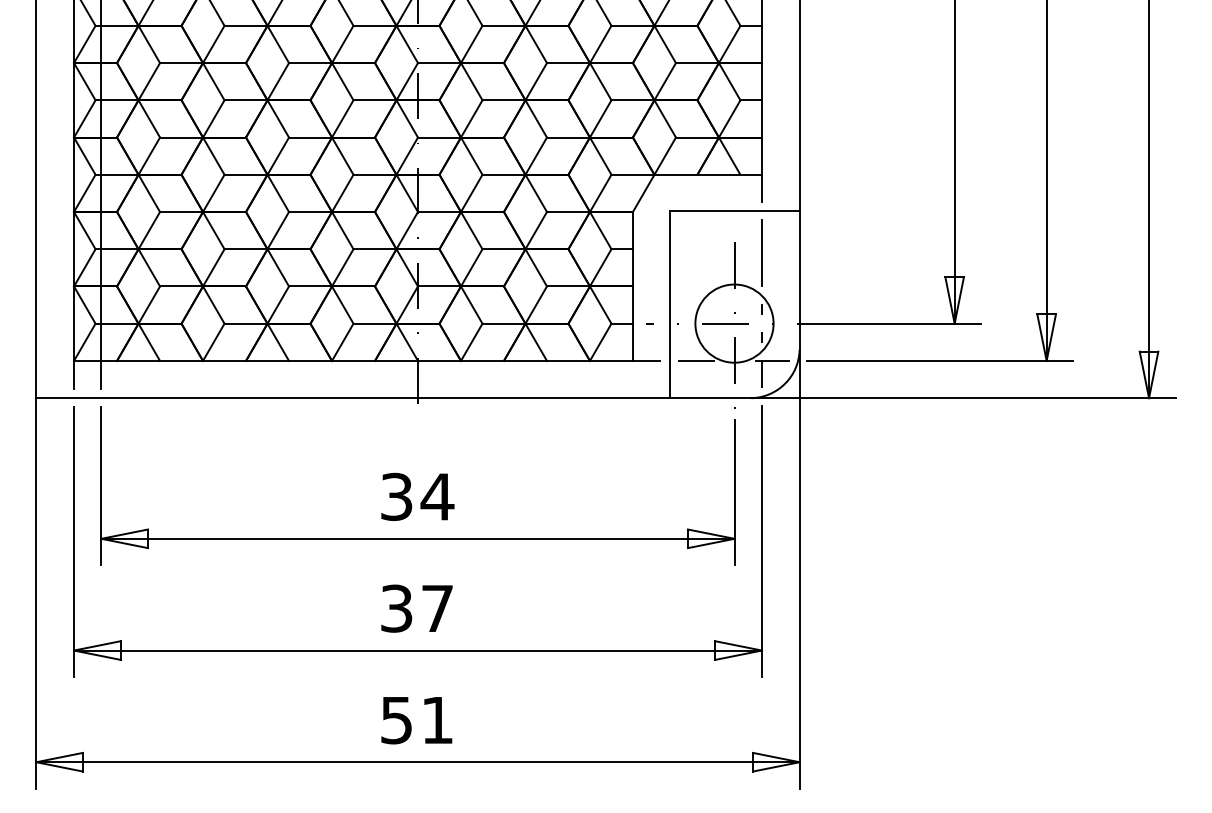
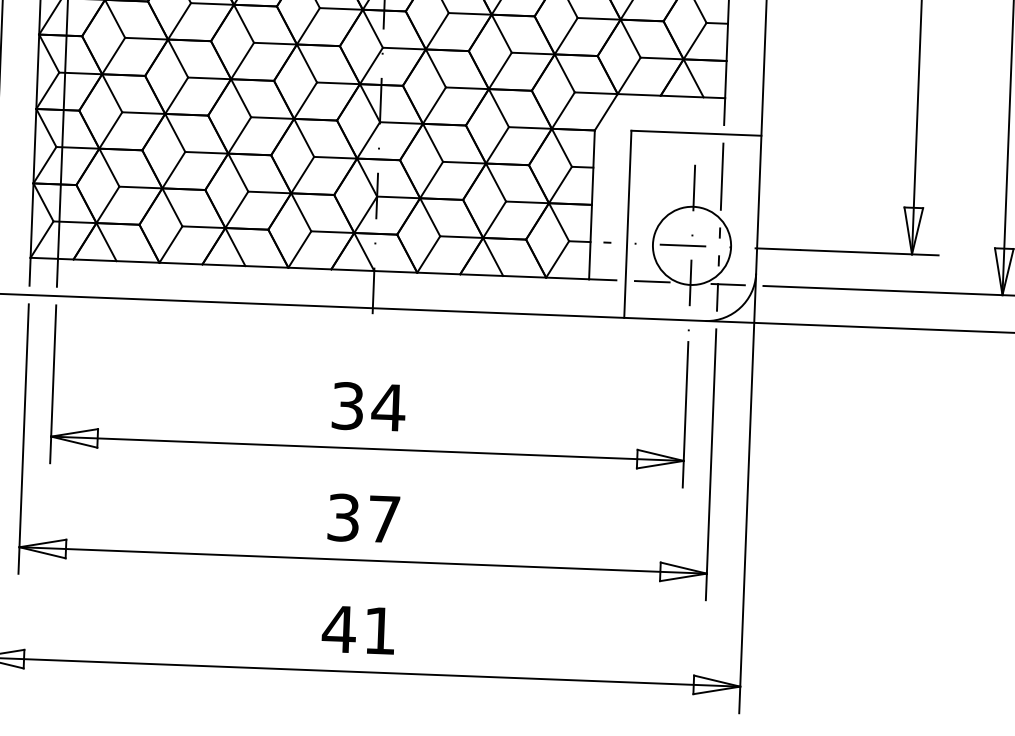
text: (396, 720) -> (339, 629), 51 -> 41

